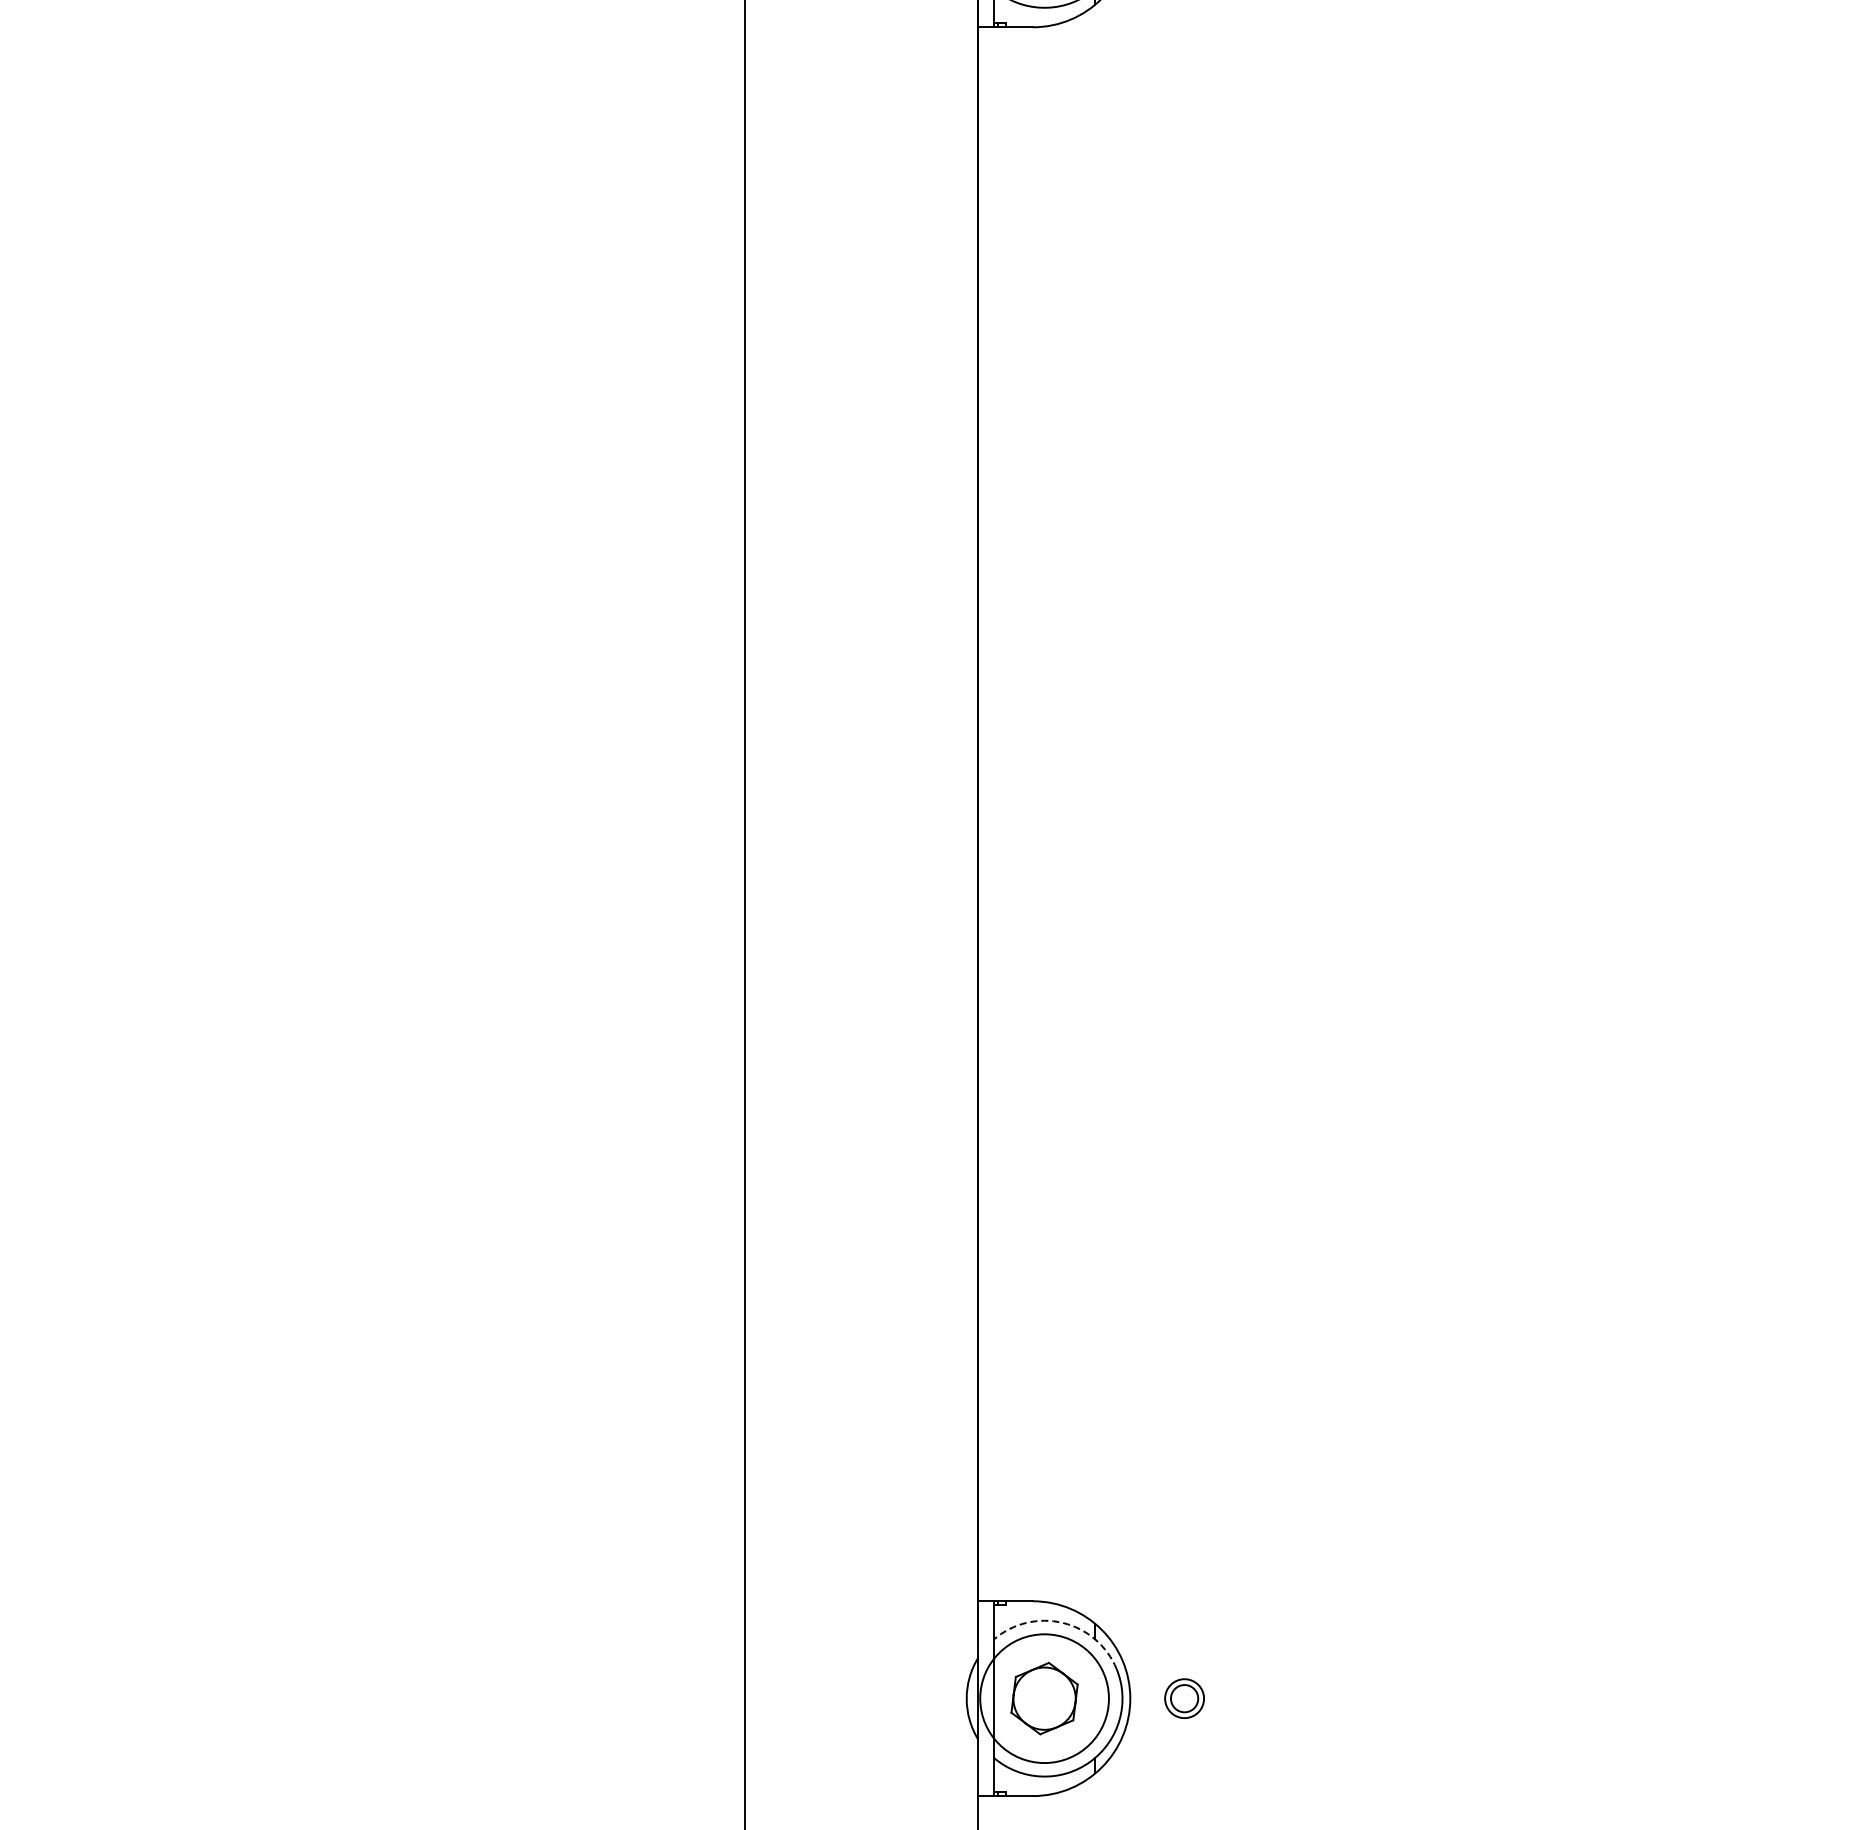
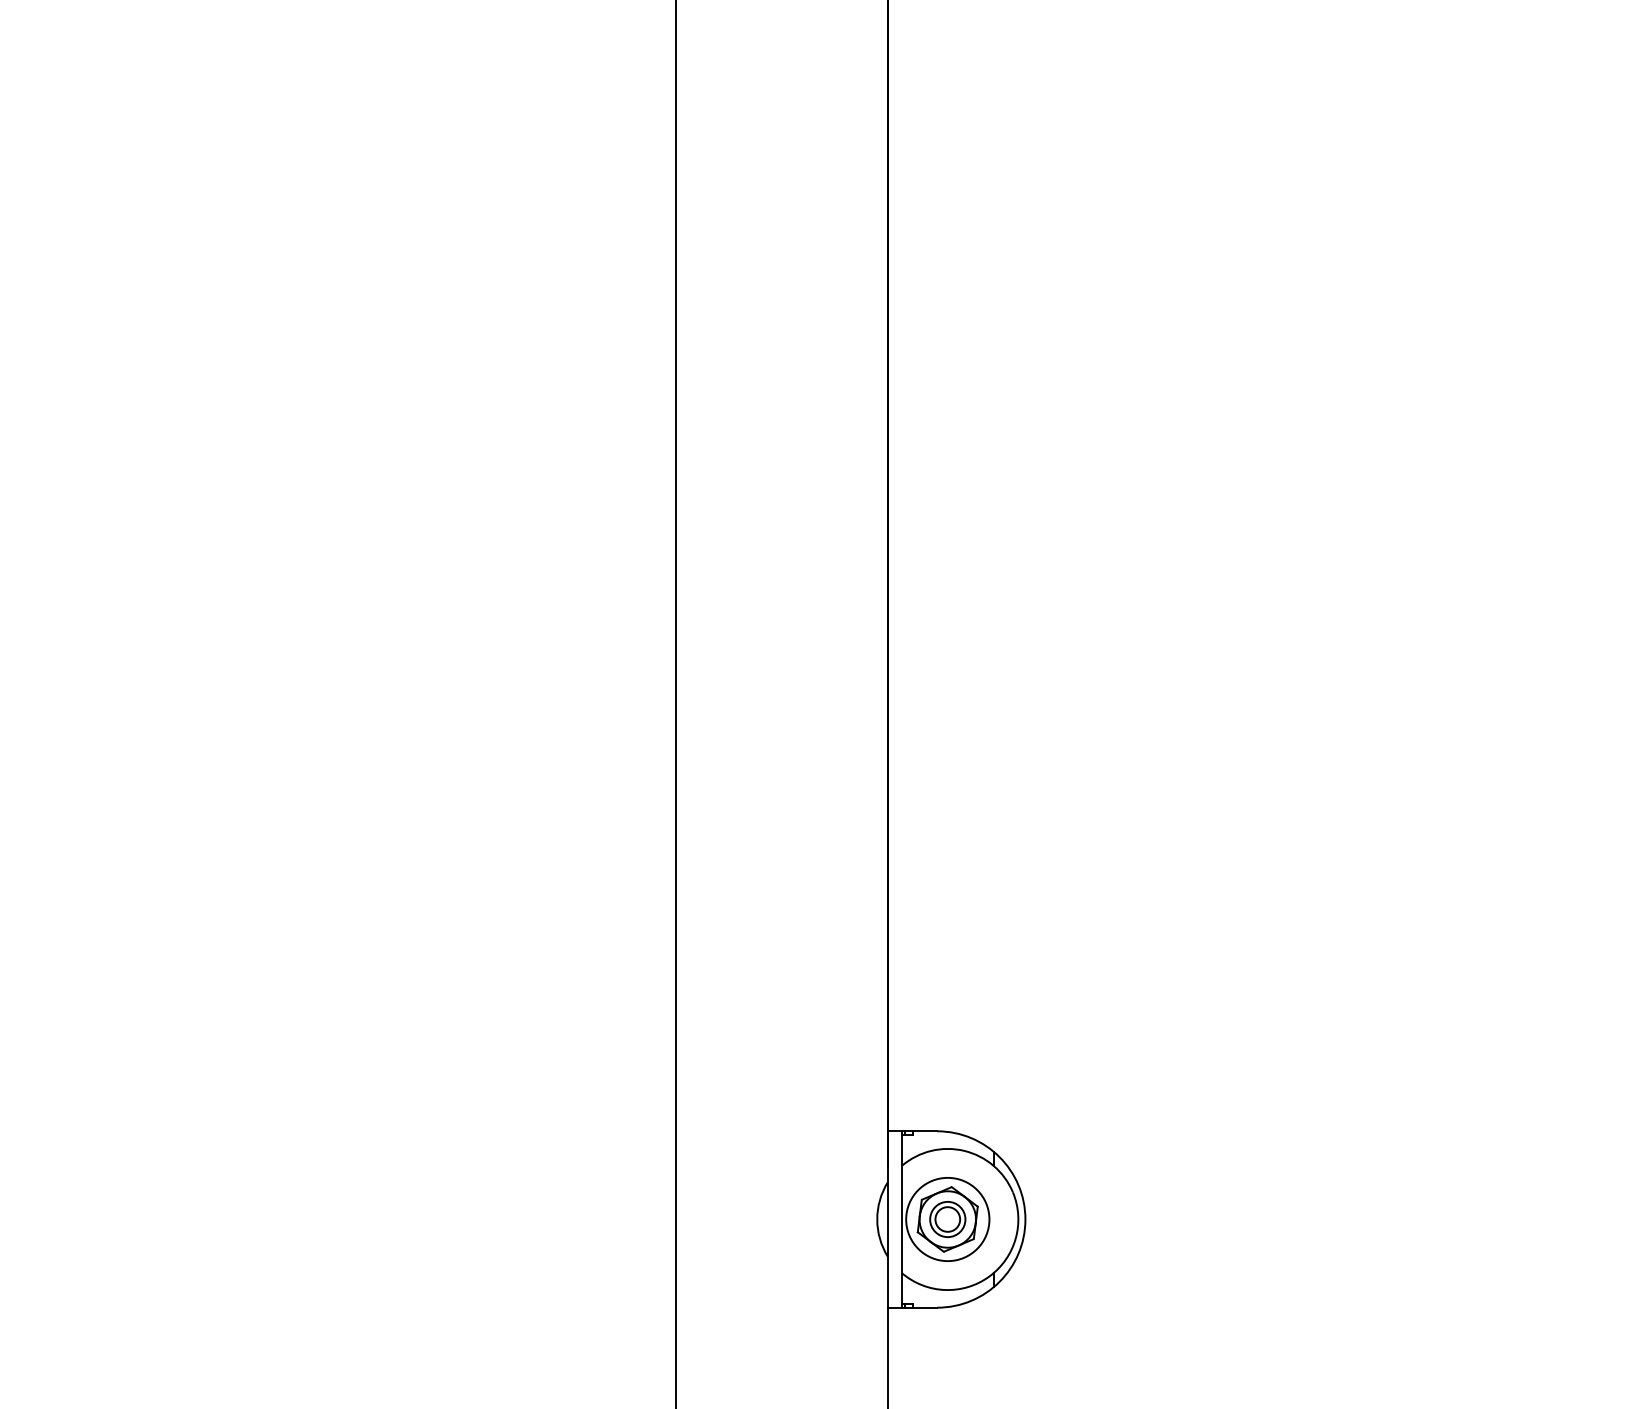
arc: (1062, 1622) -> (964, 1150), dashed -> solid
circle: (1044, 1698) -> (947, 1219), size x0.71
part: (1184, 1698) -> (947, 1219), moved

